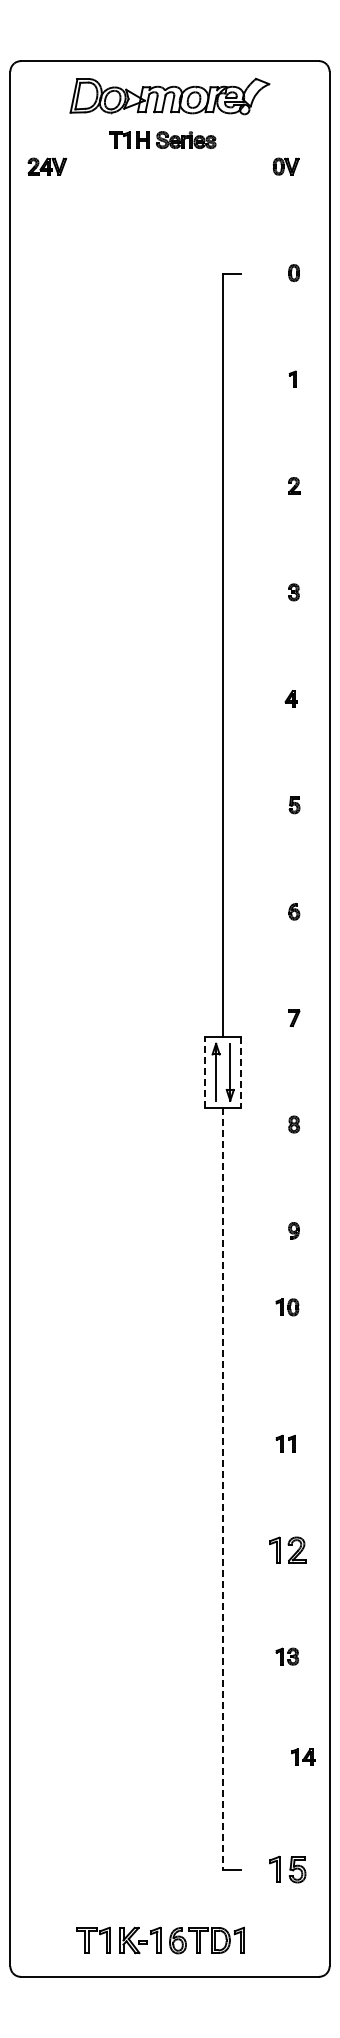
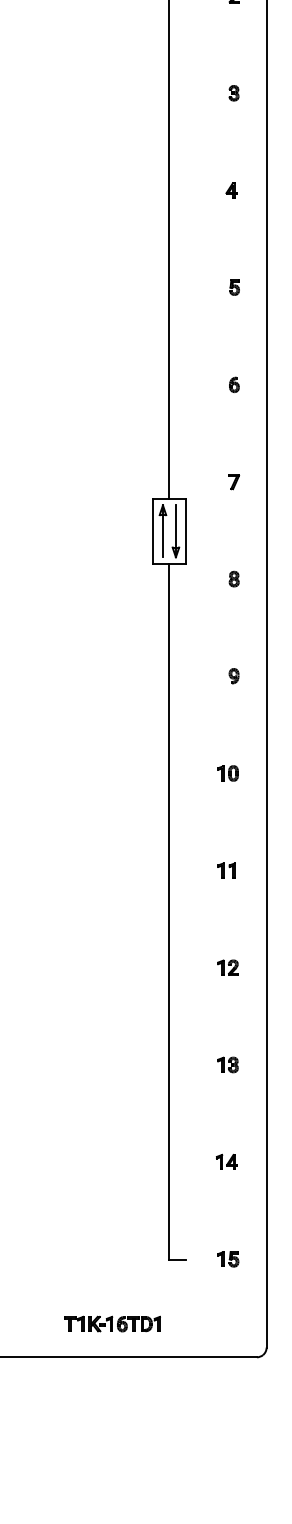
line: (205, 1071) -> (153, 530), dashed -> solid
line: (240, 1072) -> (185, 531), dashed -> solid
part: (287, 1307) -> (228, 773), moved
line: (223, 1489) -> (169, 912), dashed -> solid
part: (287, 1549) -> (228, 967), size x0.62
part: (303, 1756) -> (227, 1161), moved
part: (287, 1869) -> (228, 1259), size x0.62
part: (160, 1940) -> (112, 1324), size x0.62

